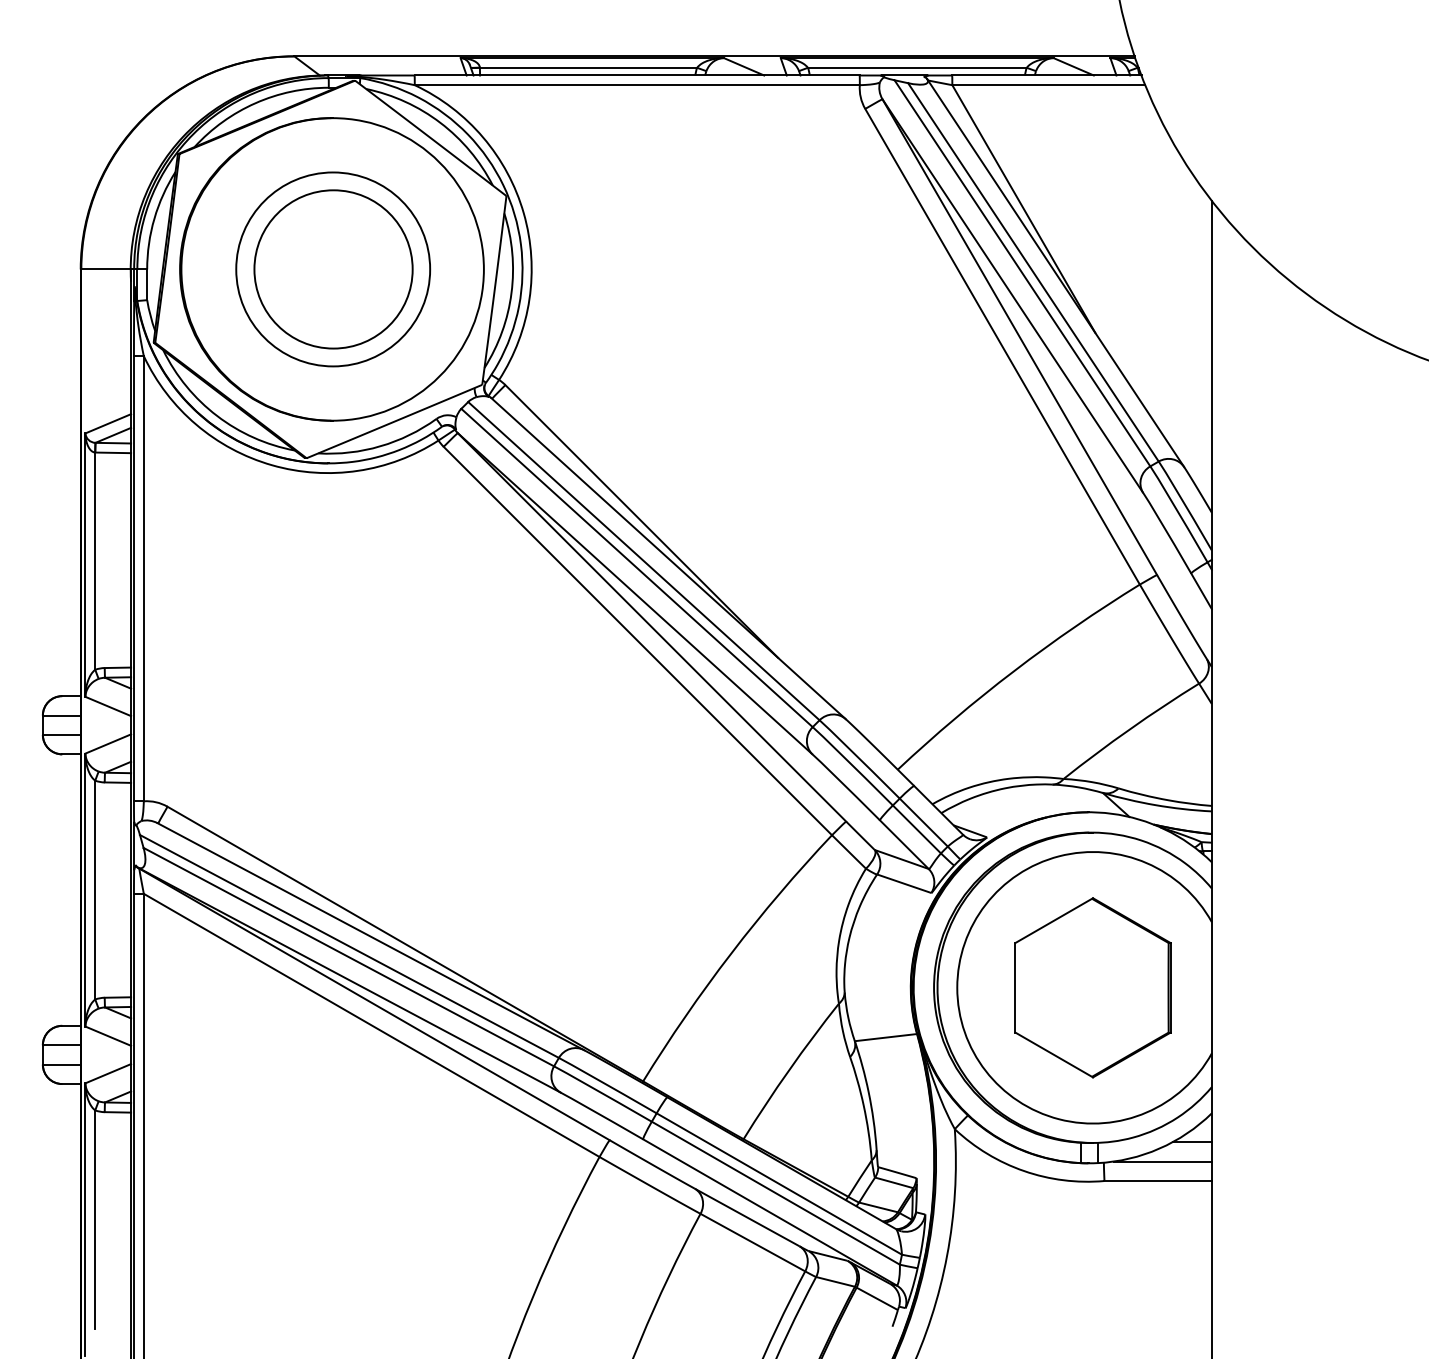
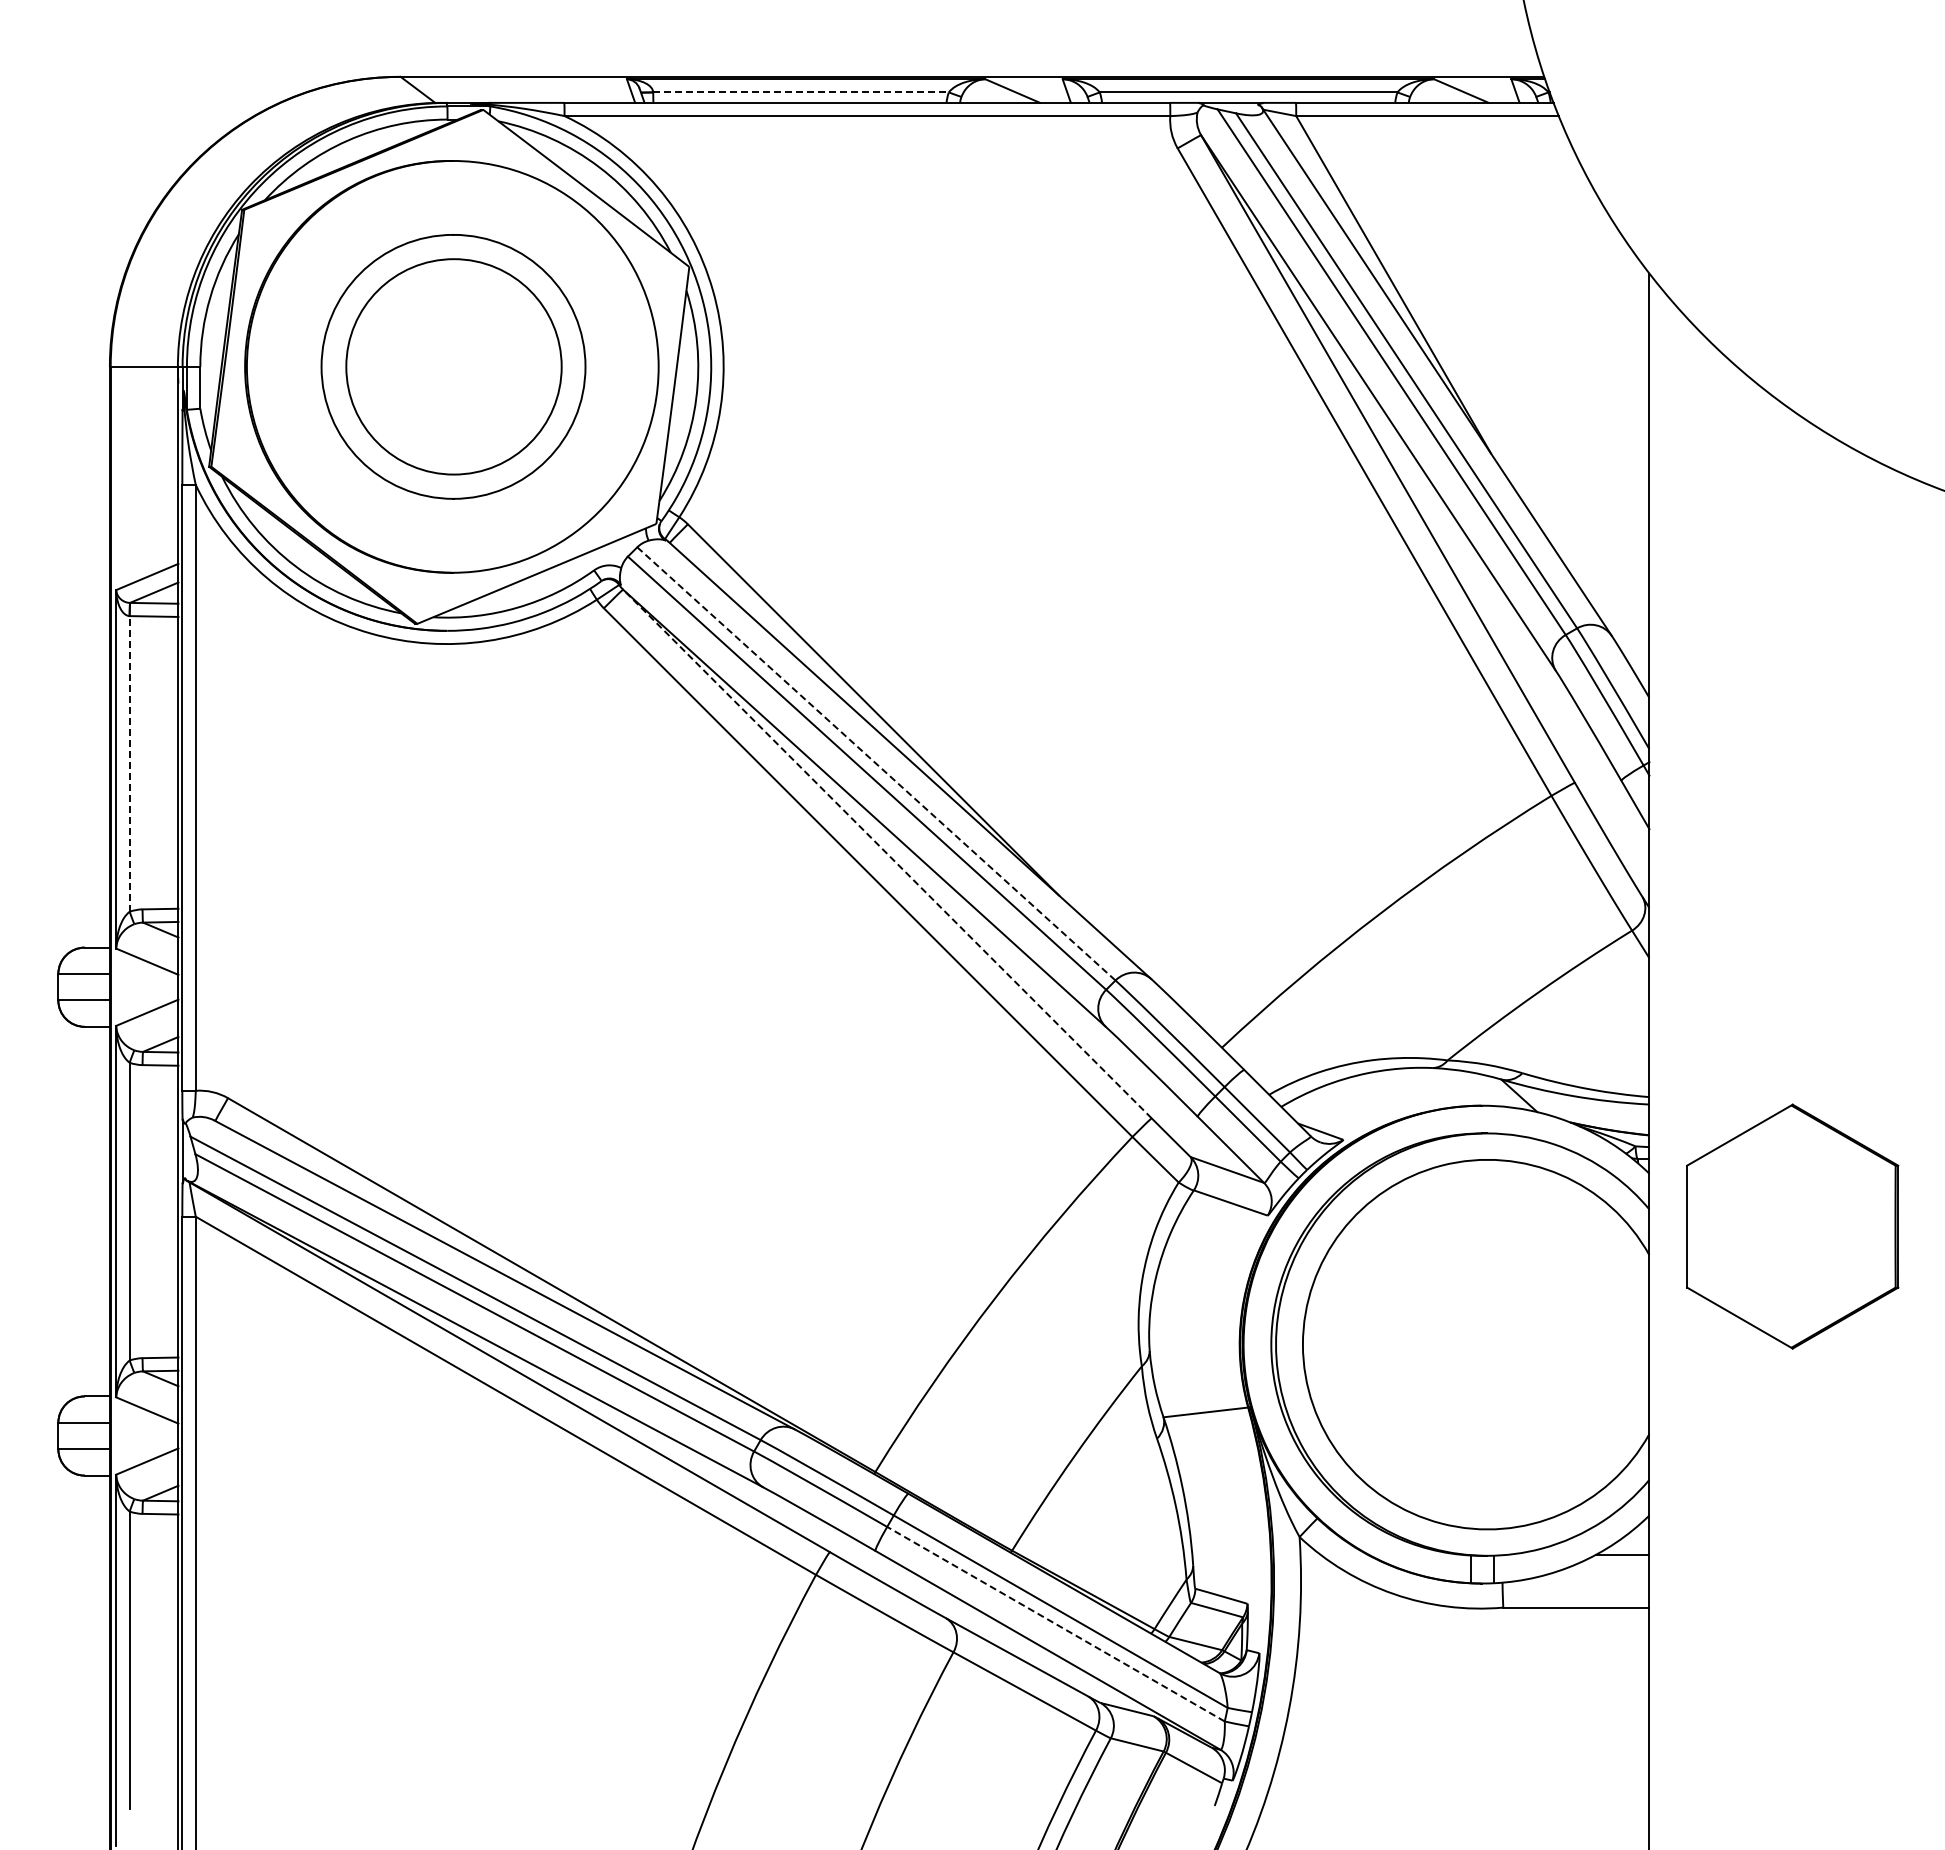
line: (588, 67) -> (801, 92), solid -> dashed
line: (95, 560) -> (129, 763), solid -> dashed
line: (643, 560) -> (876, 763), solid -> dashed
line: (652, 626) -> (887, 853), solid -> dashed
part: (1092, 987) -> (1792, 1226), moved
line: (1162, 1161) -> (1582, 1581), removed
line: (776, 1193) -> (1056, 1624), solid -> dashed

